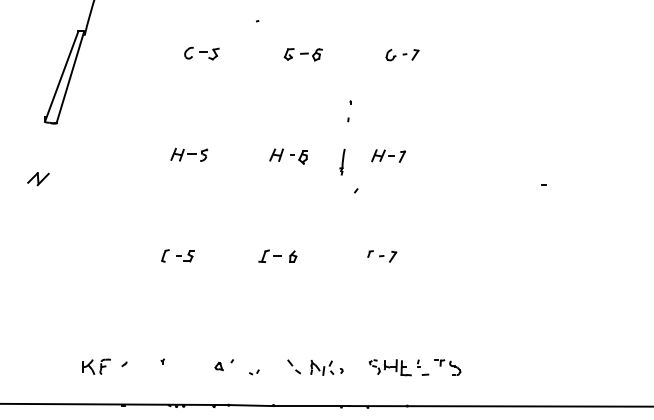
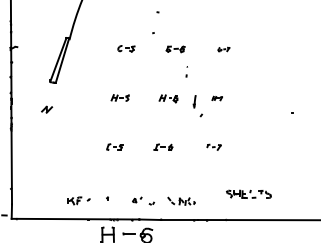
part: (401, 54) -> (223, 49), size x0.7
part: (348, 110) -> (186, 71), moved
part: (389, 155) -> (217, 98), size x0.6
part: (414, 365) -> (248, 193), moved

